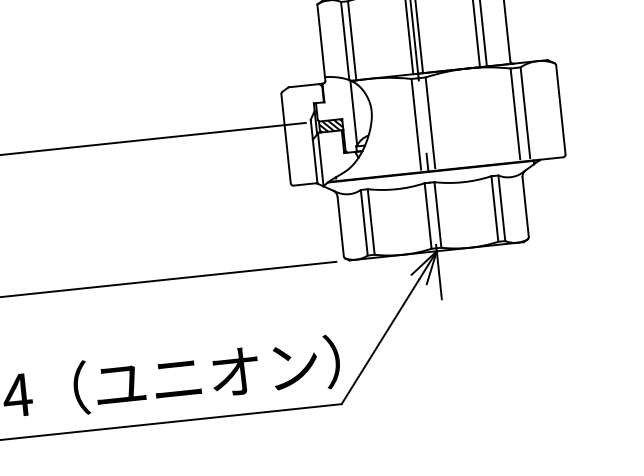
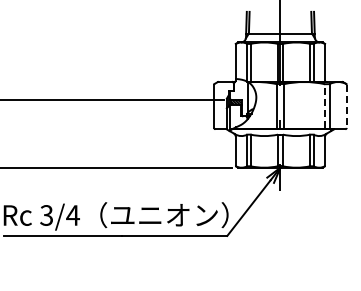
line: (560, 110) -> (346, 106), solid -> dashed
line: (514, 114) -> (324, 106), solid -> dashed

